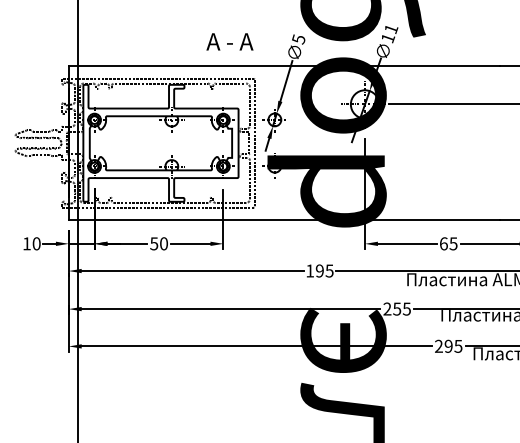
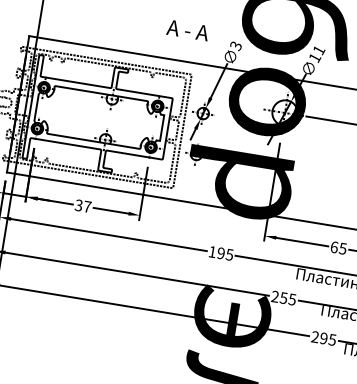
text: (298, 38) -> (235, 45), 5 -> 3
text: (229, 41) -> (187, 30), moved
text: (158, 243) -> (82, 205), 50 -> 37

